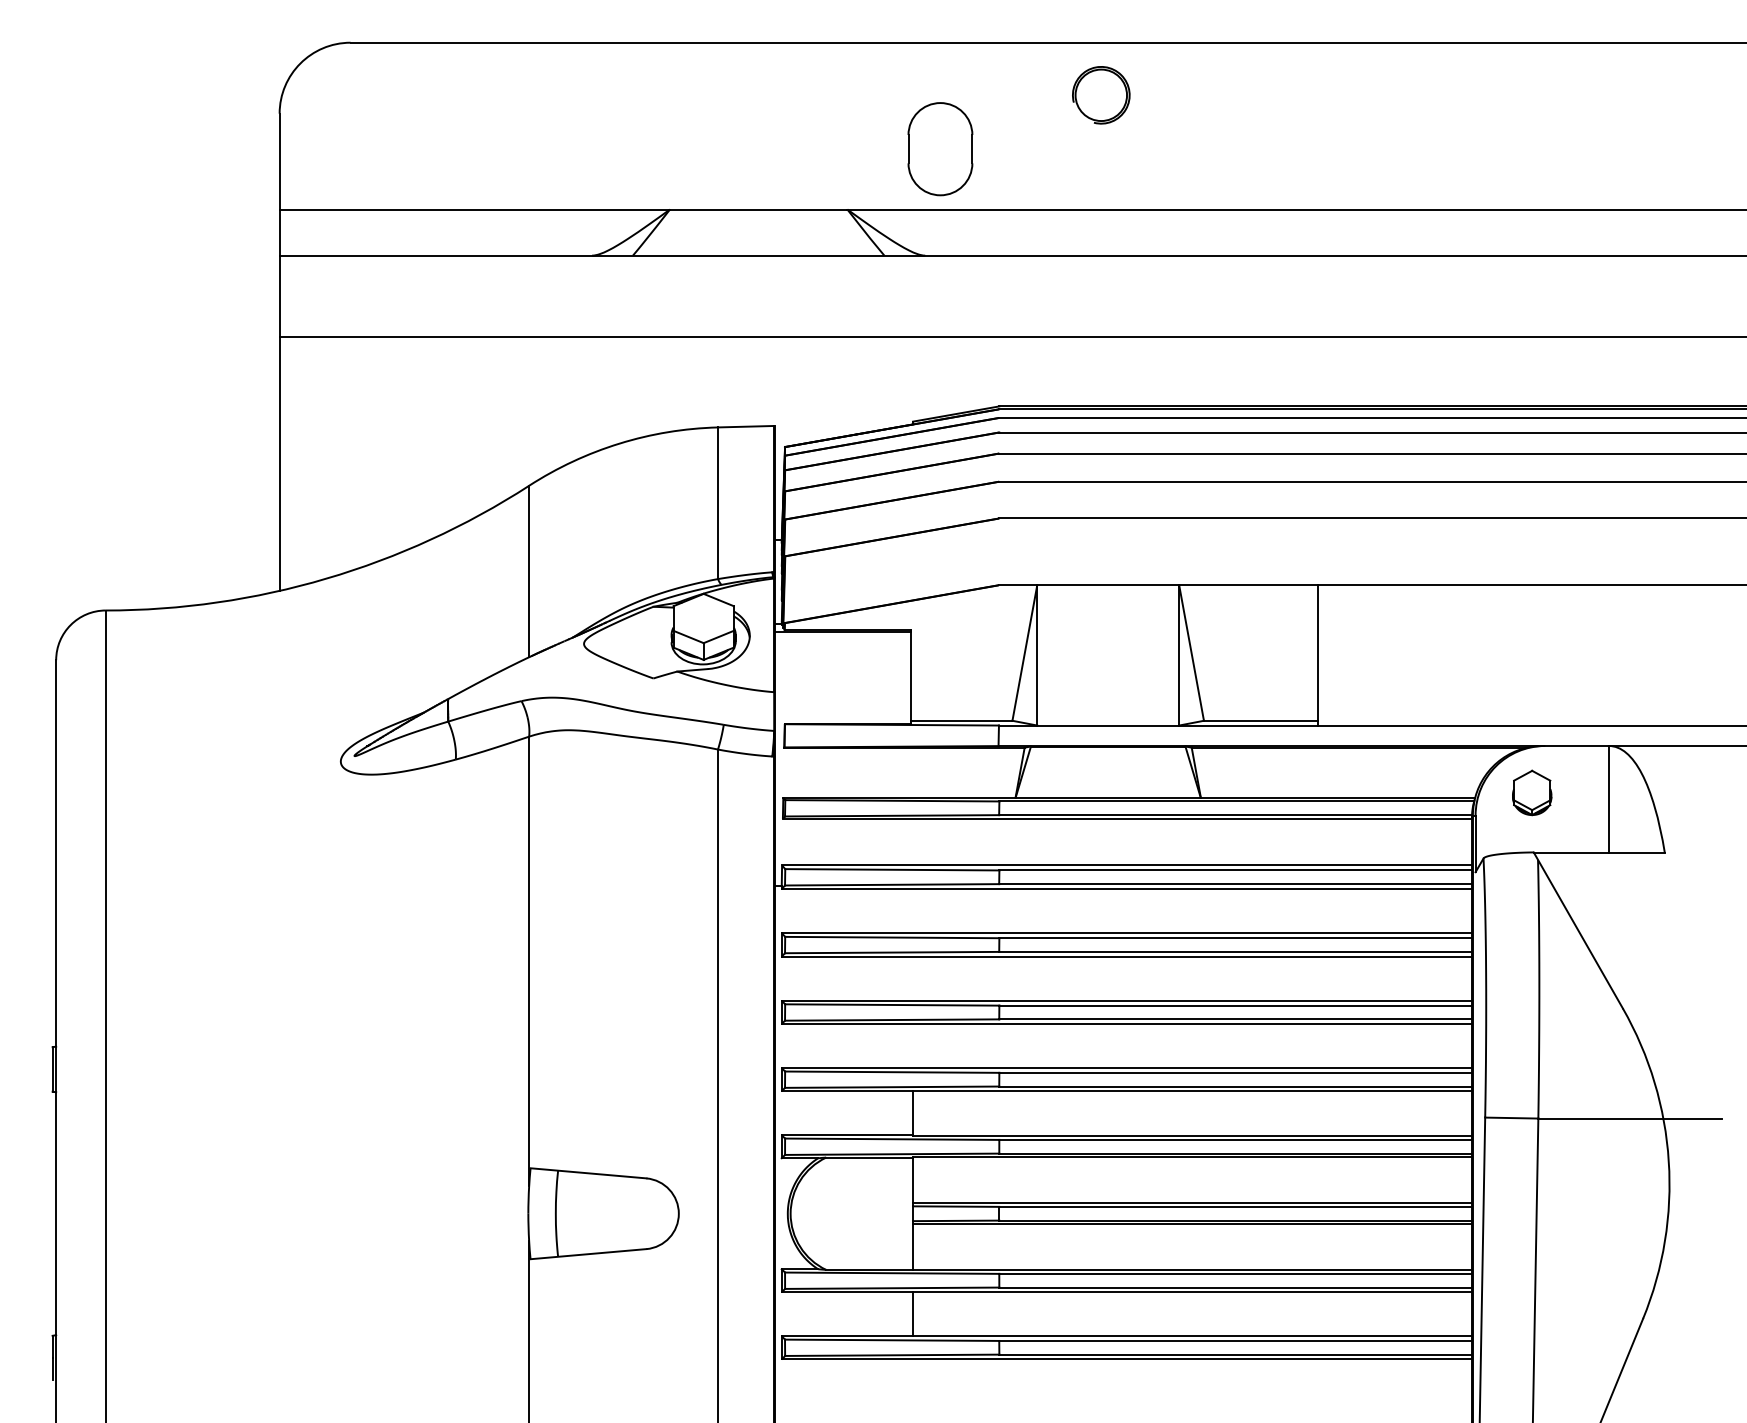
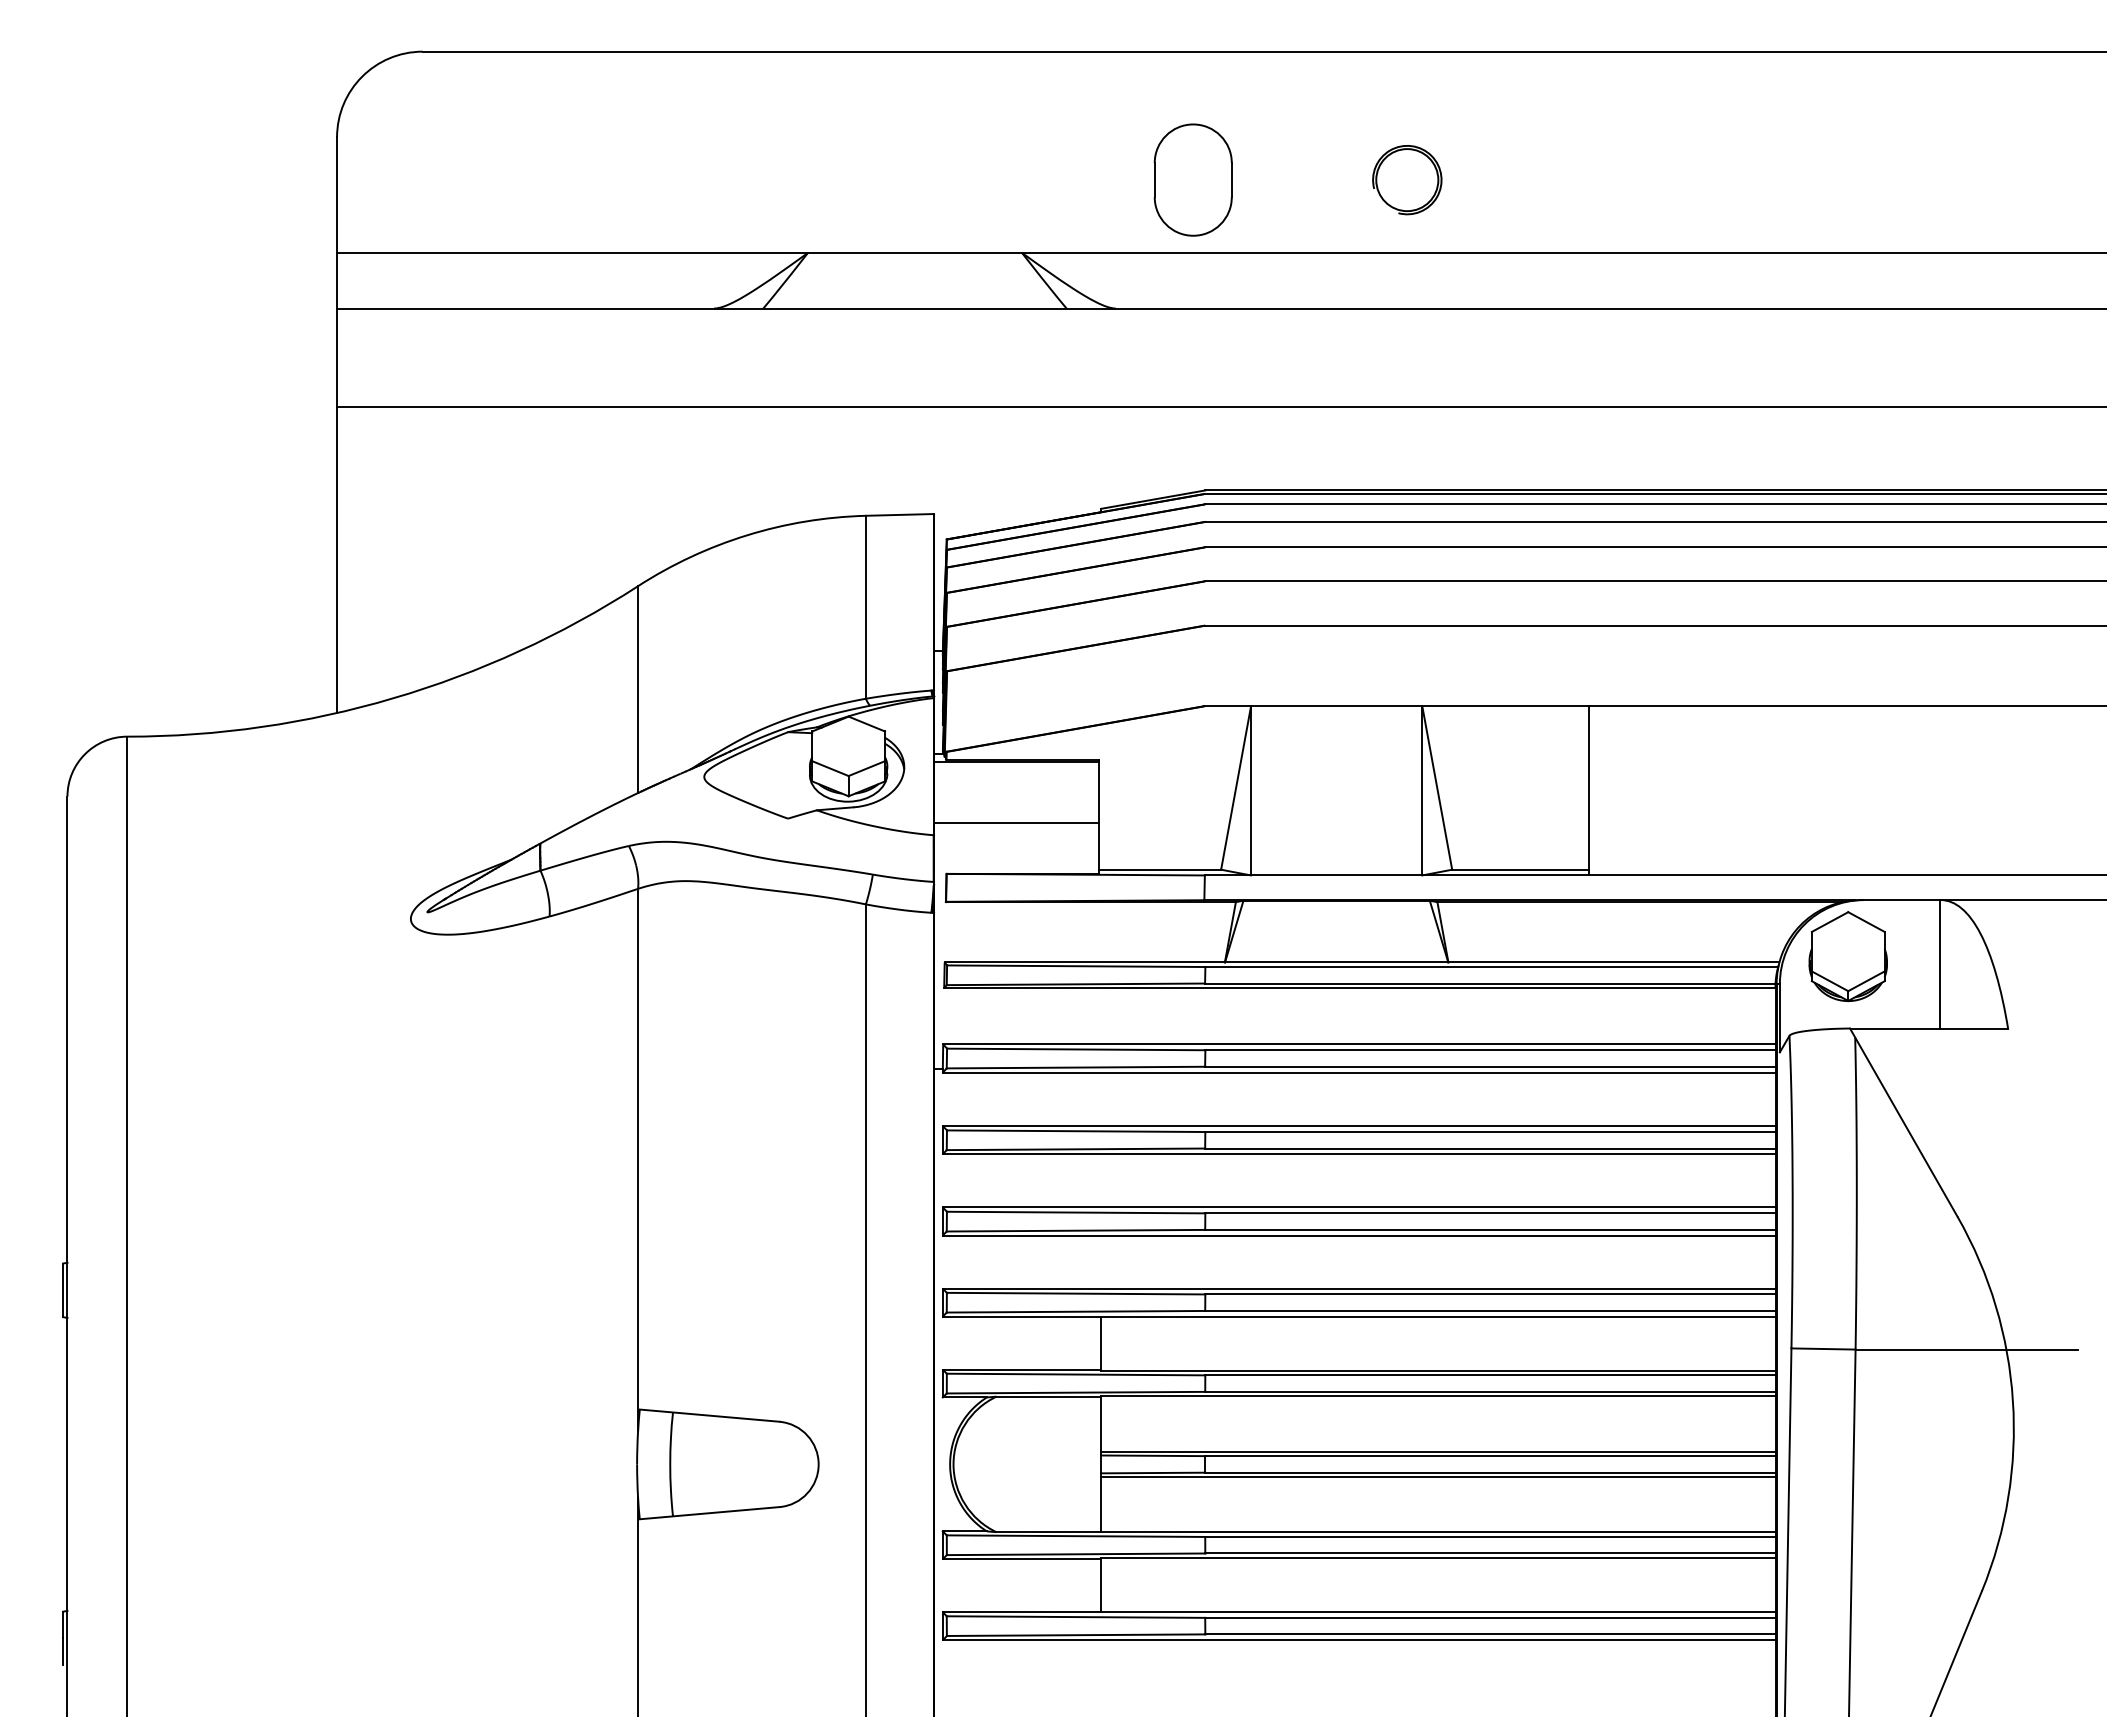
part: (1101, 95) -> (1407, 180), moved
part: (939, 148) -> (1192, 179), moved
line: (842, 681) -> (1016, 822), added
part: (1531, 792) -> (1847, 956), size x1.67

